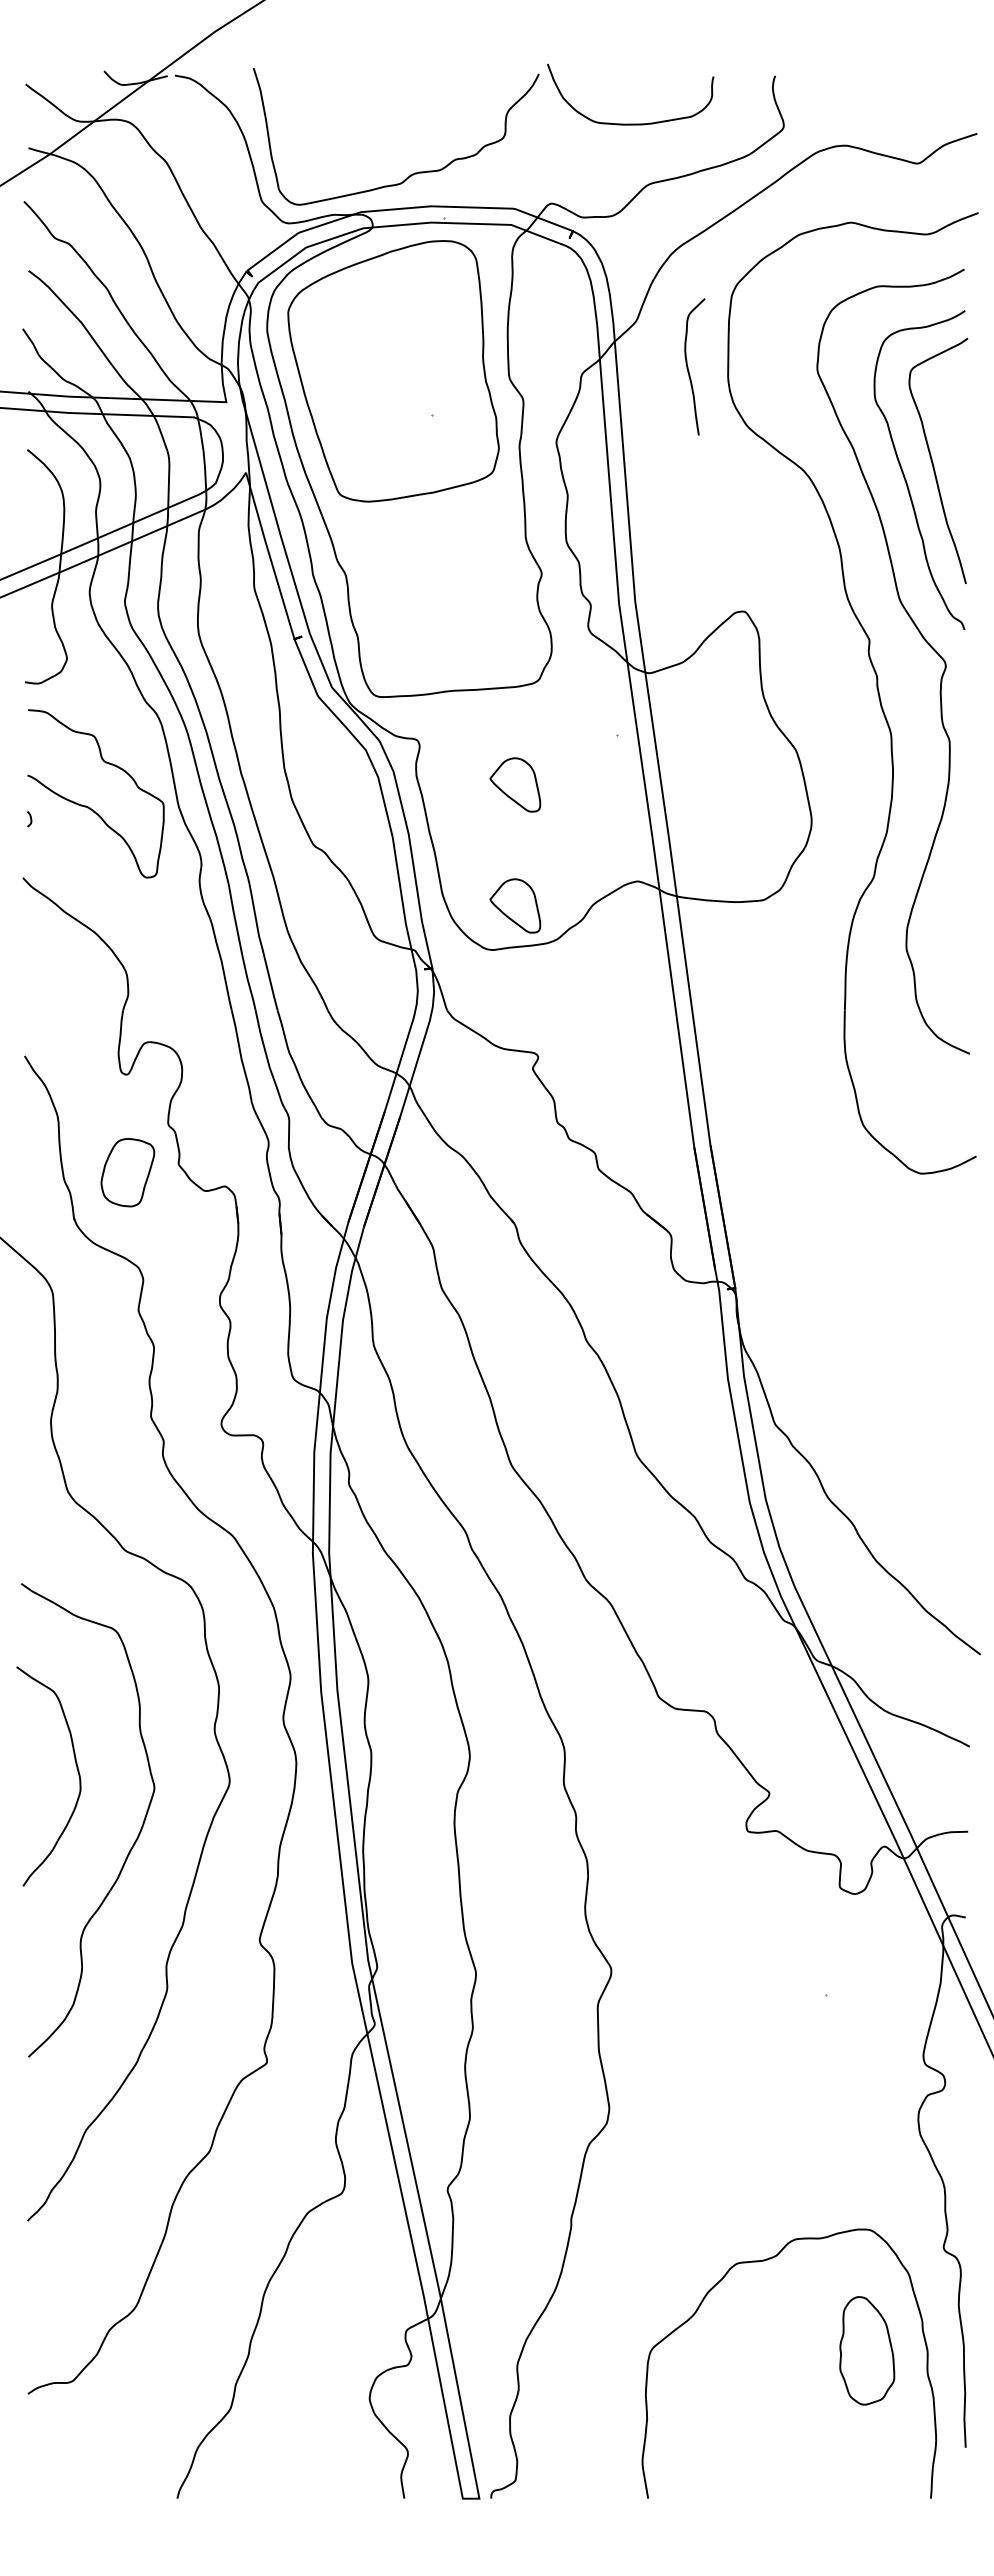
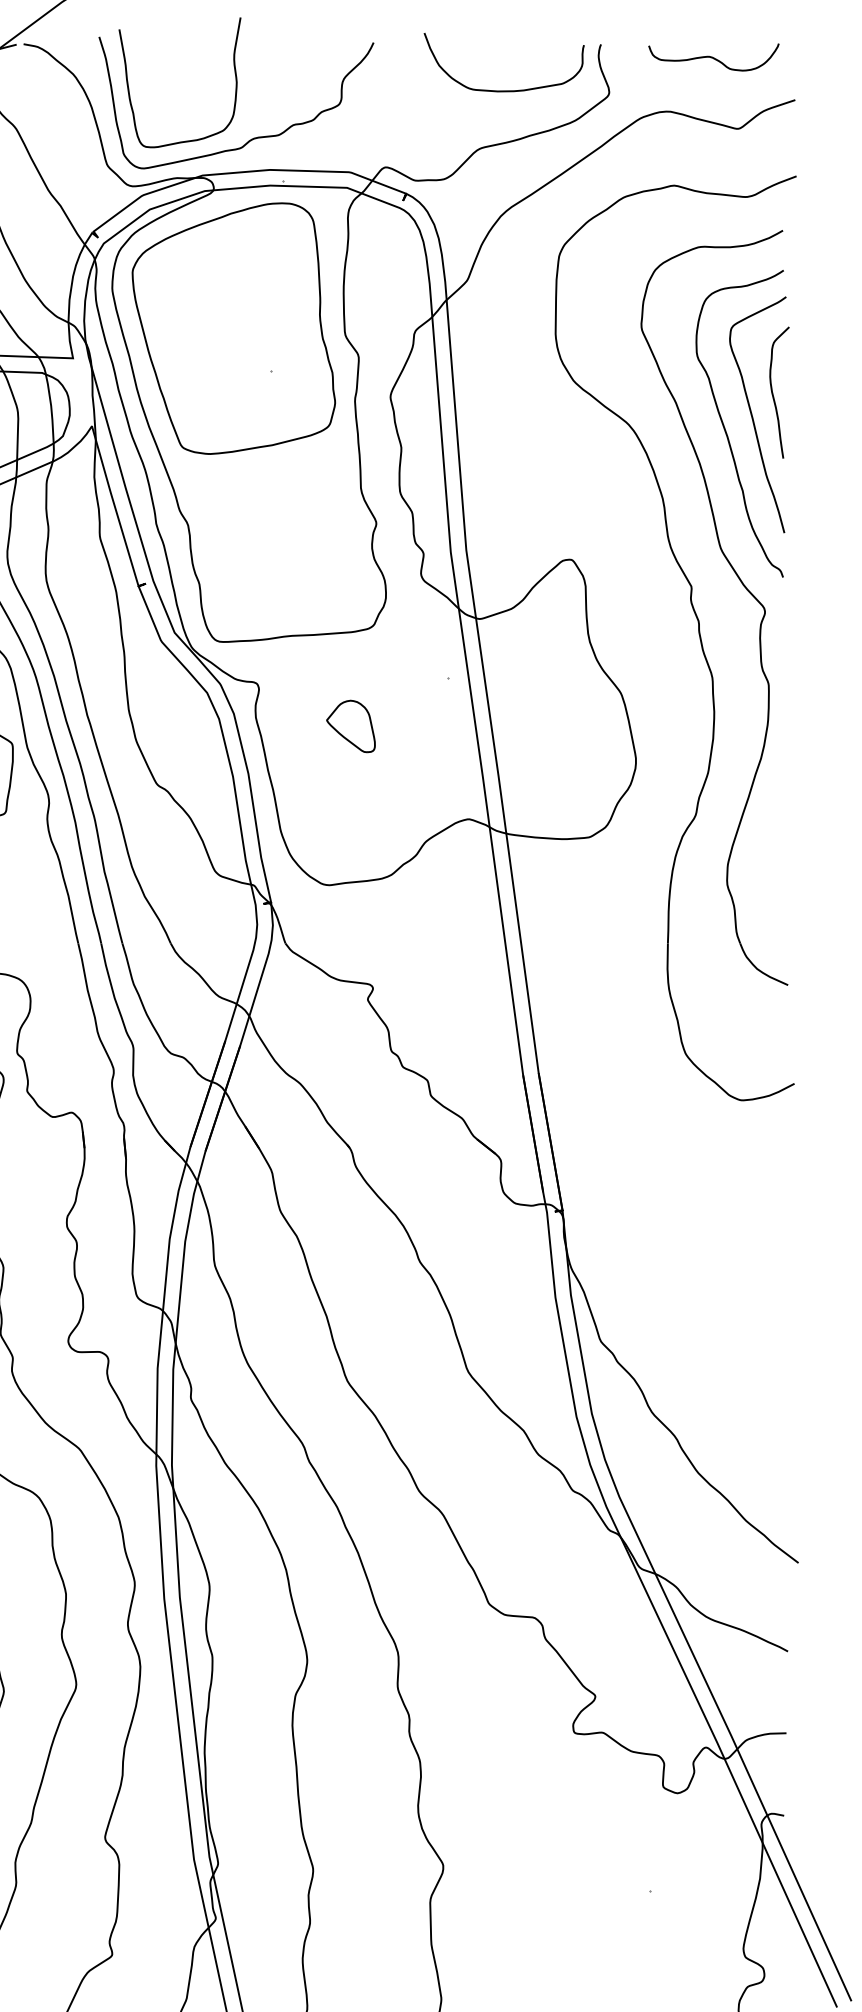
curve: (891, 88) -> (712, 56), added
curve: (630, 123) -> (504, 90), moved
curve: (285, 124) -> (129, 91), added
curve: (688, 366) -> (773, 392), moved
part: (515, 905) -> (351, 842), removed

